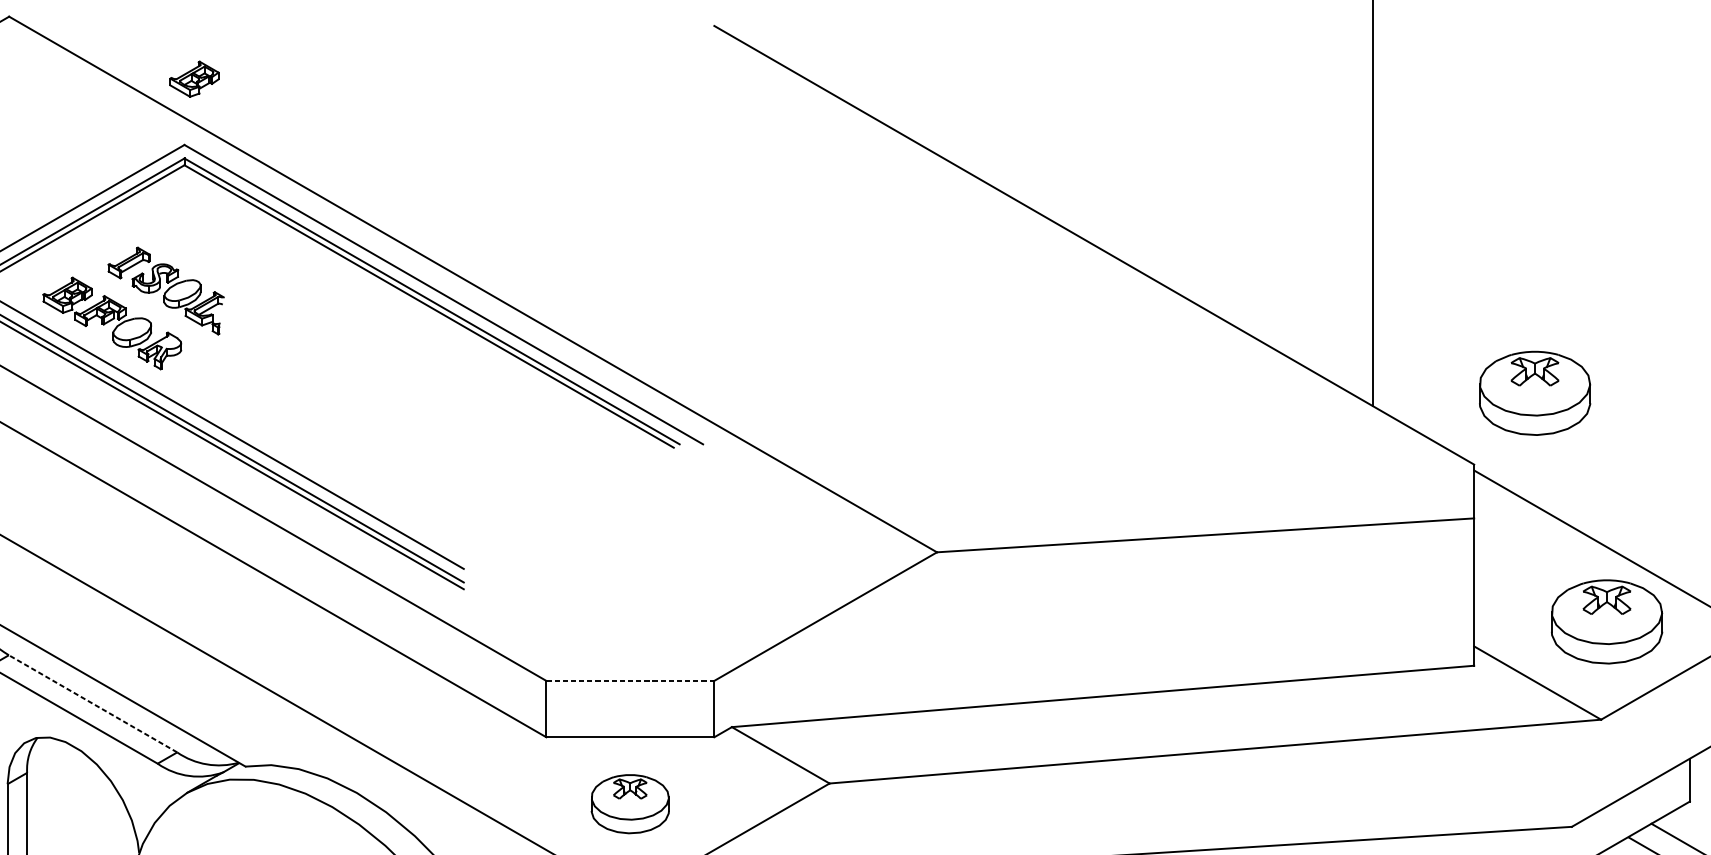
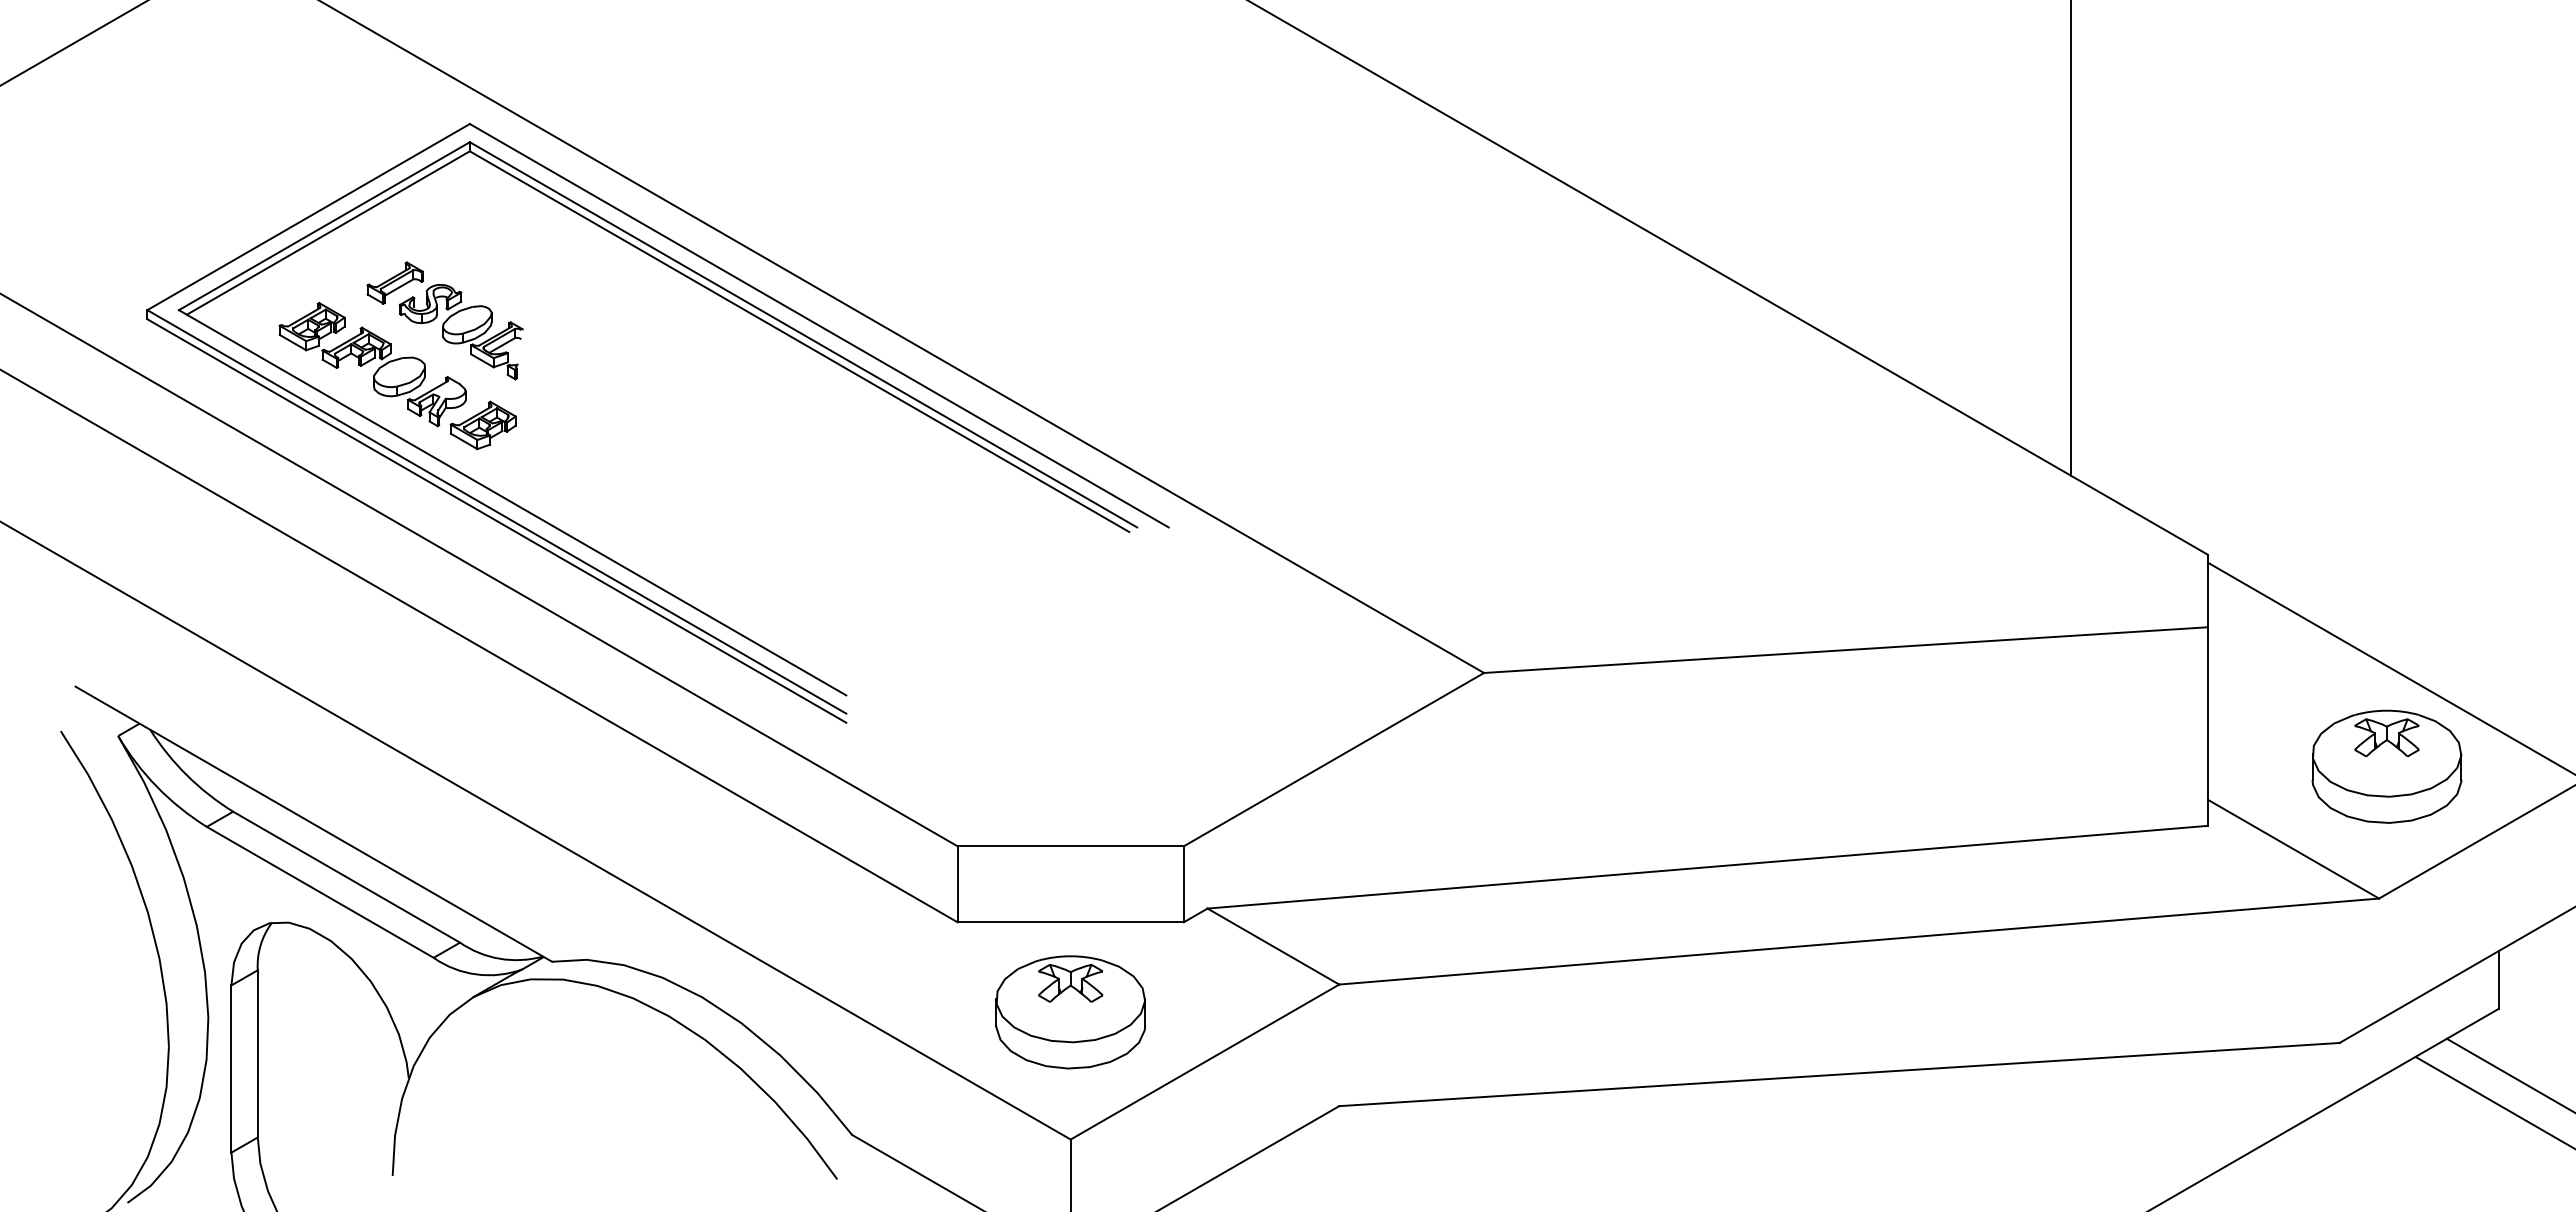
part: (193, 79) -> (482, 425), moved
part: (1534, 393) -> (2289, 458), removed
line: (630, 681) -> (1071, 846), dashed -> solid
line: (92, 704) -> (346, 877), dashed -> solid
part: (630, 804) -> (1070, 1012), size x1.43

